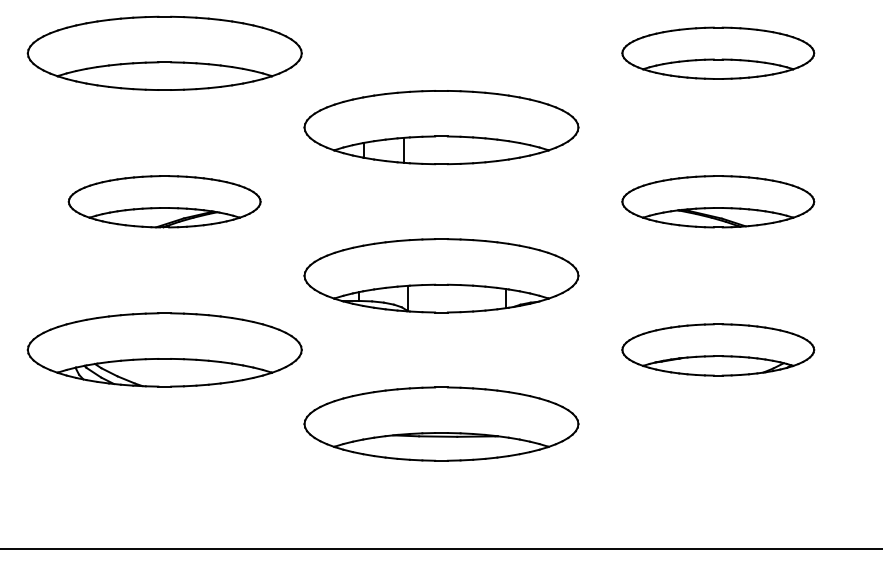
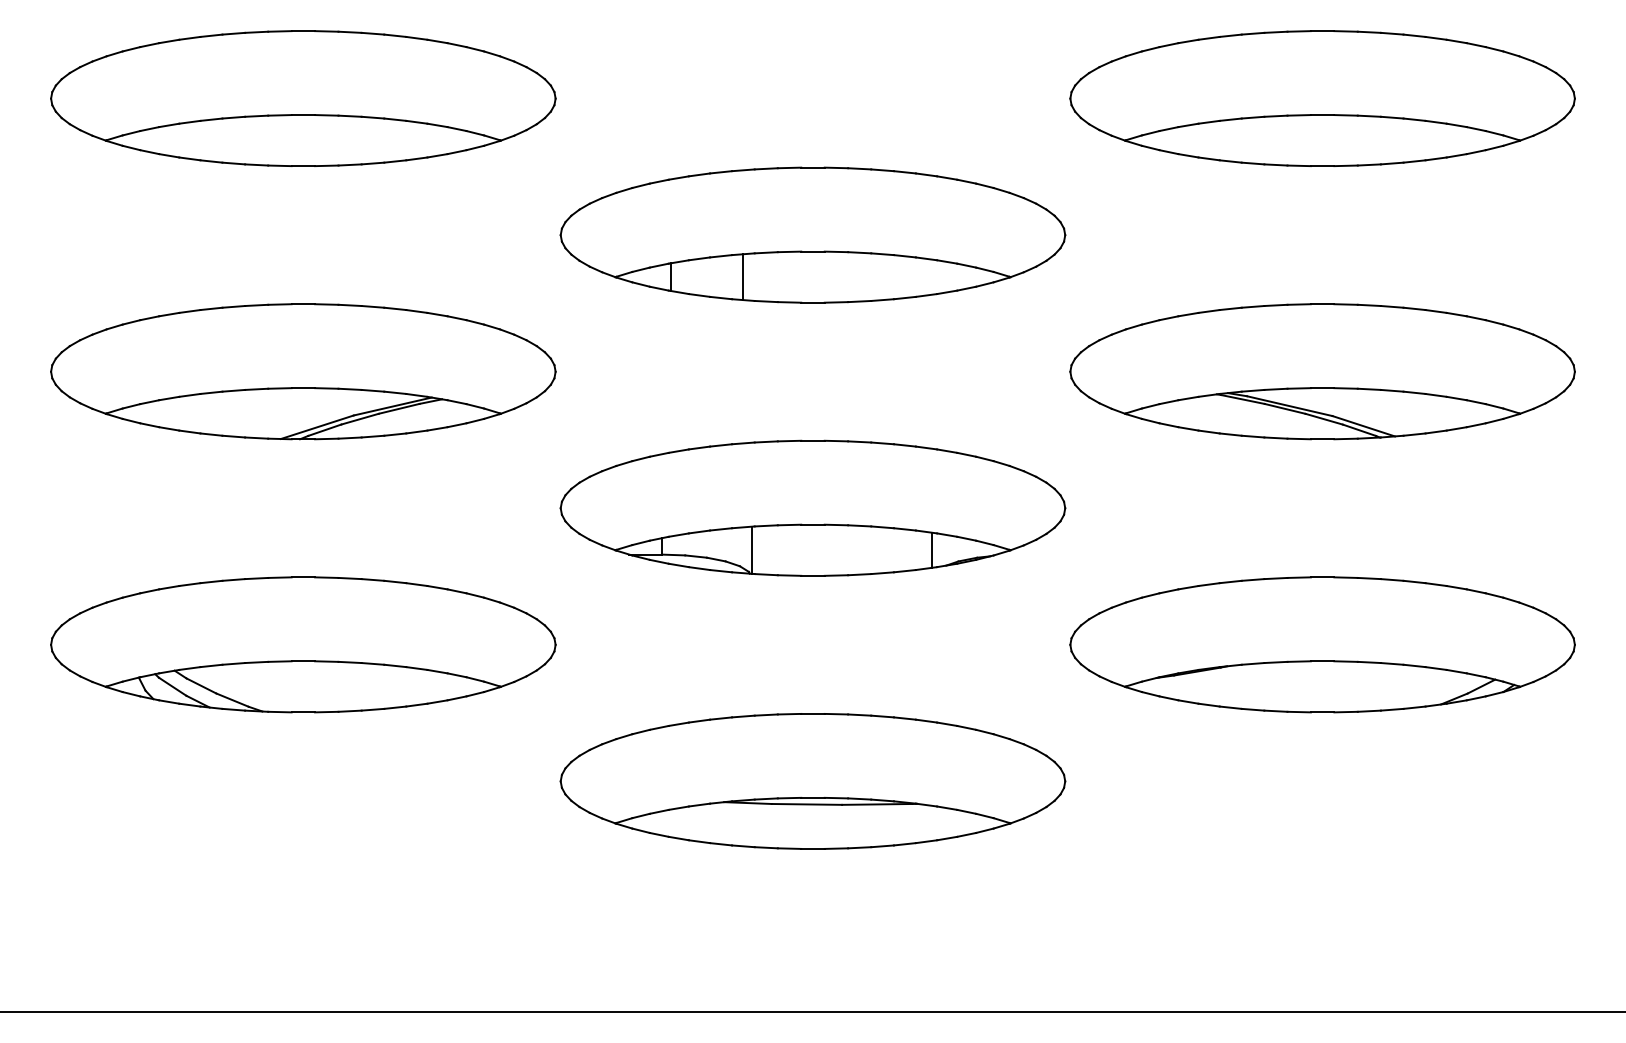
part: (718, 52) -> (1323, 96), size x1.43
part: (164, 201) -> (302, 371), size x1.43
part: (718, 201) -> (1323, 371), size x1.43
part: (718, 349) -> (1323, 643), size x1.43

